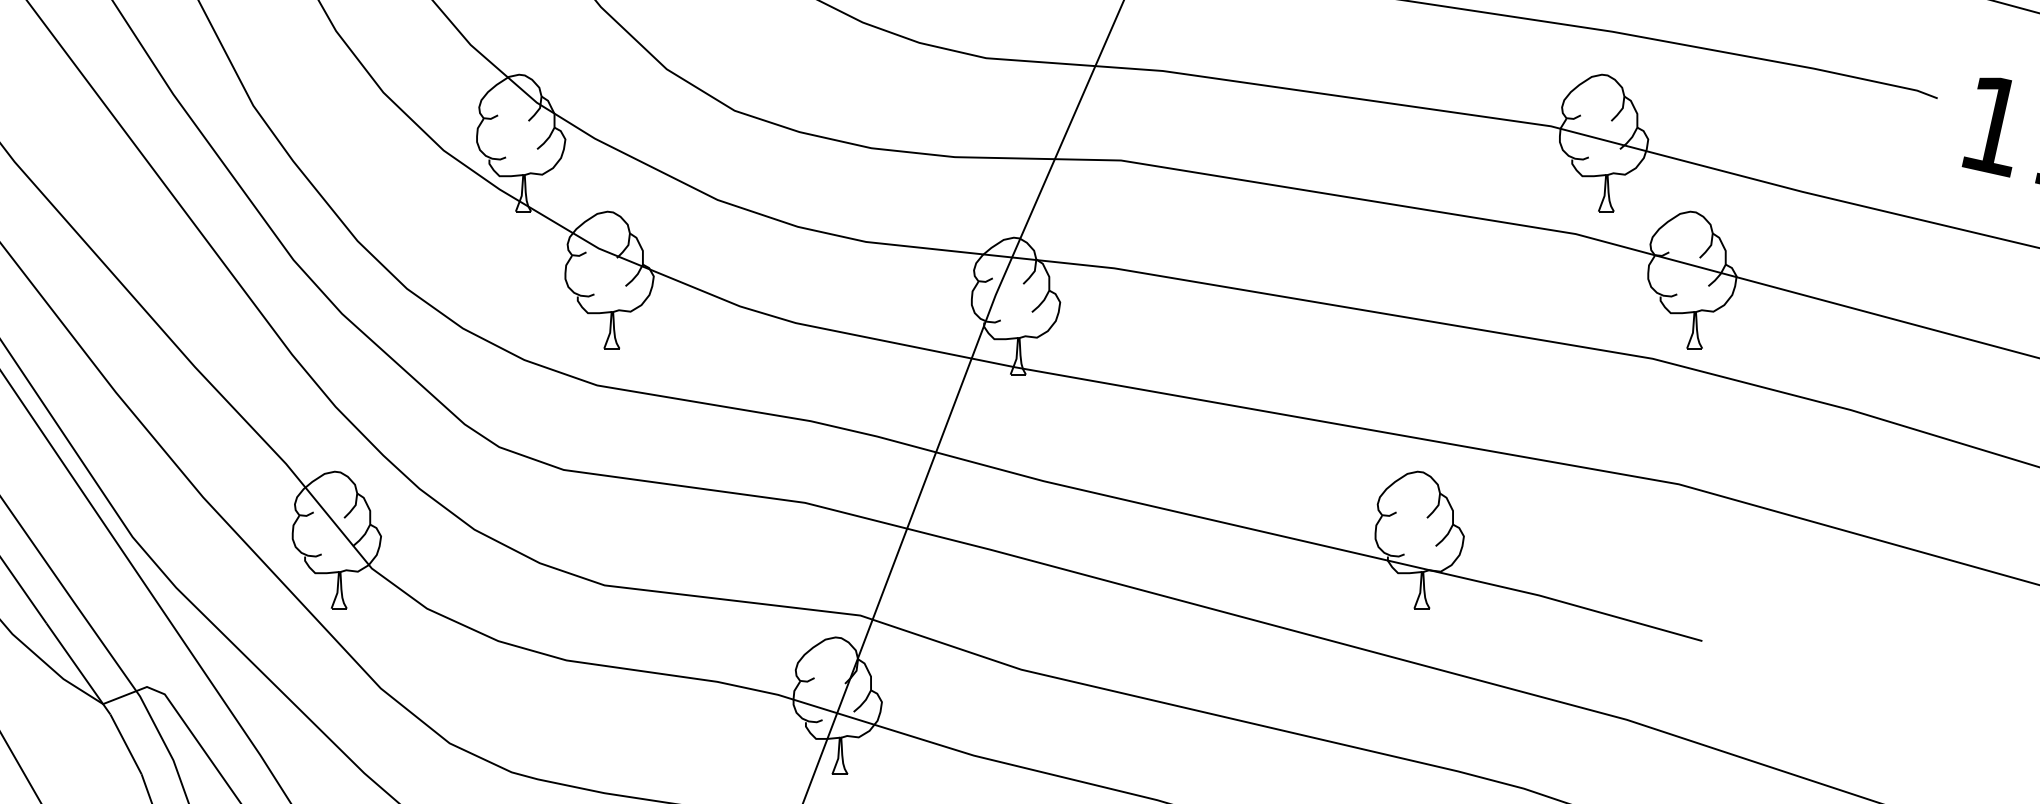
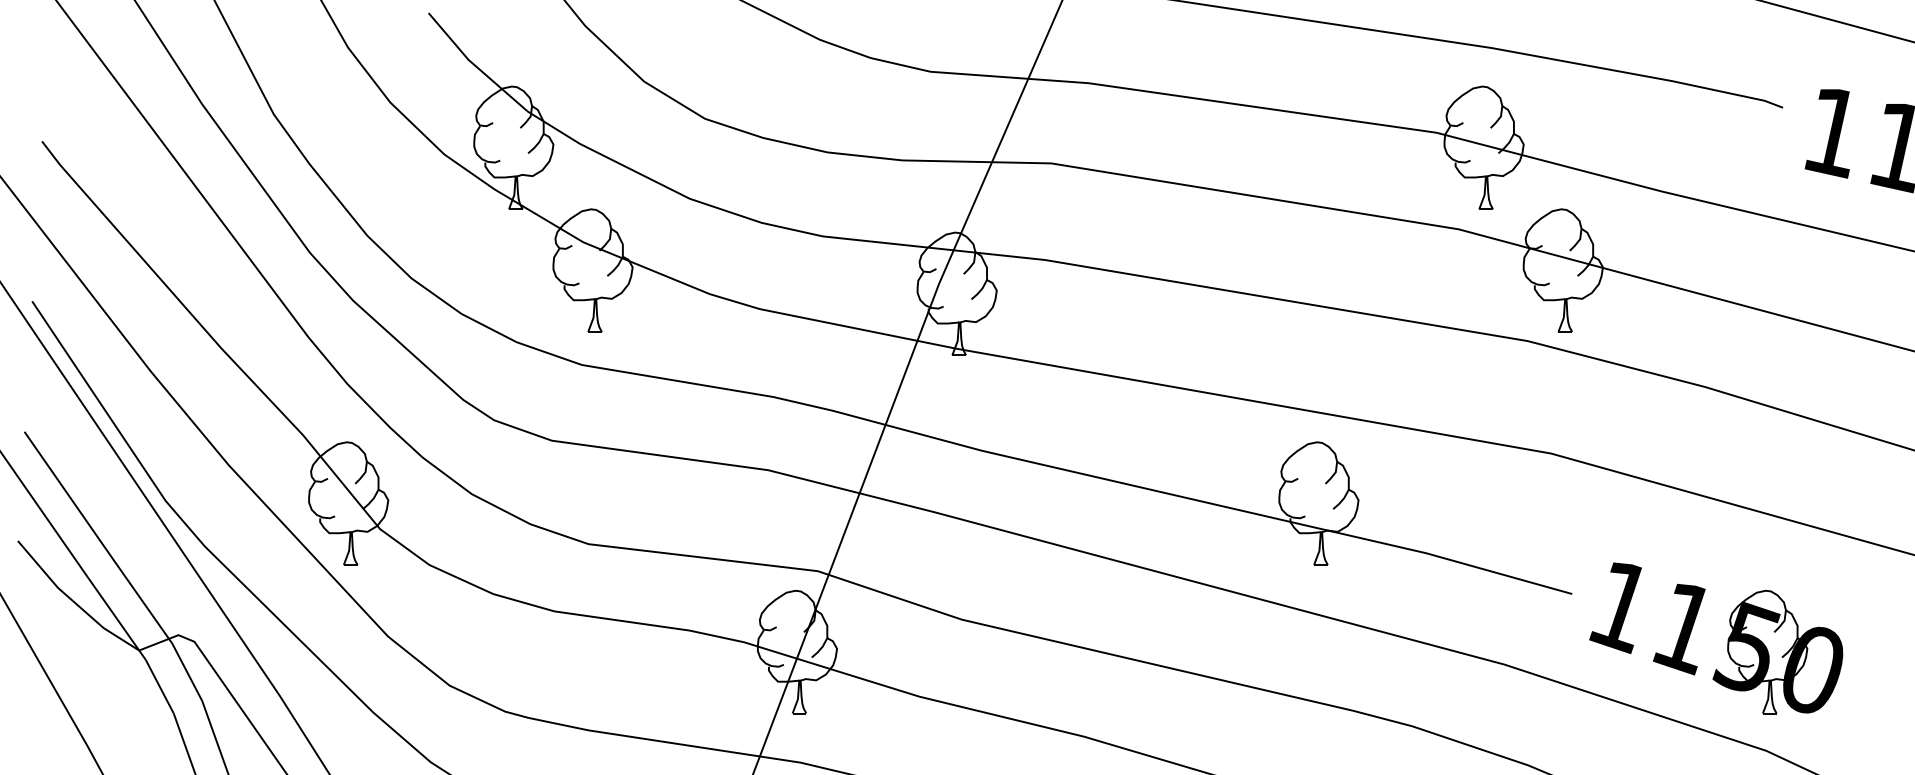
part: (1875, 691) -> (1727, 639), added

